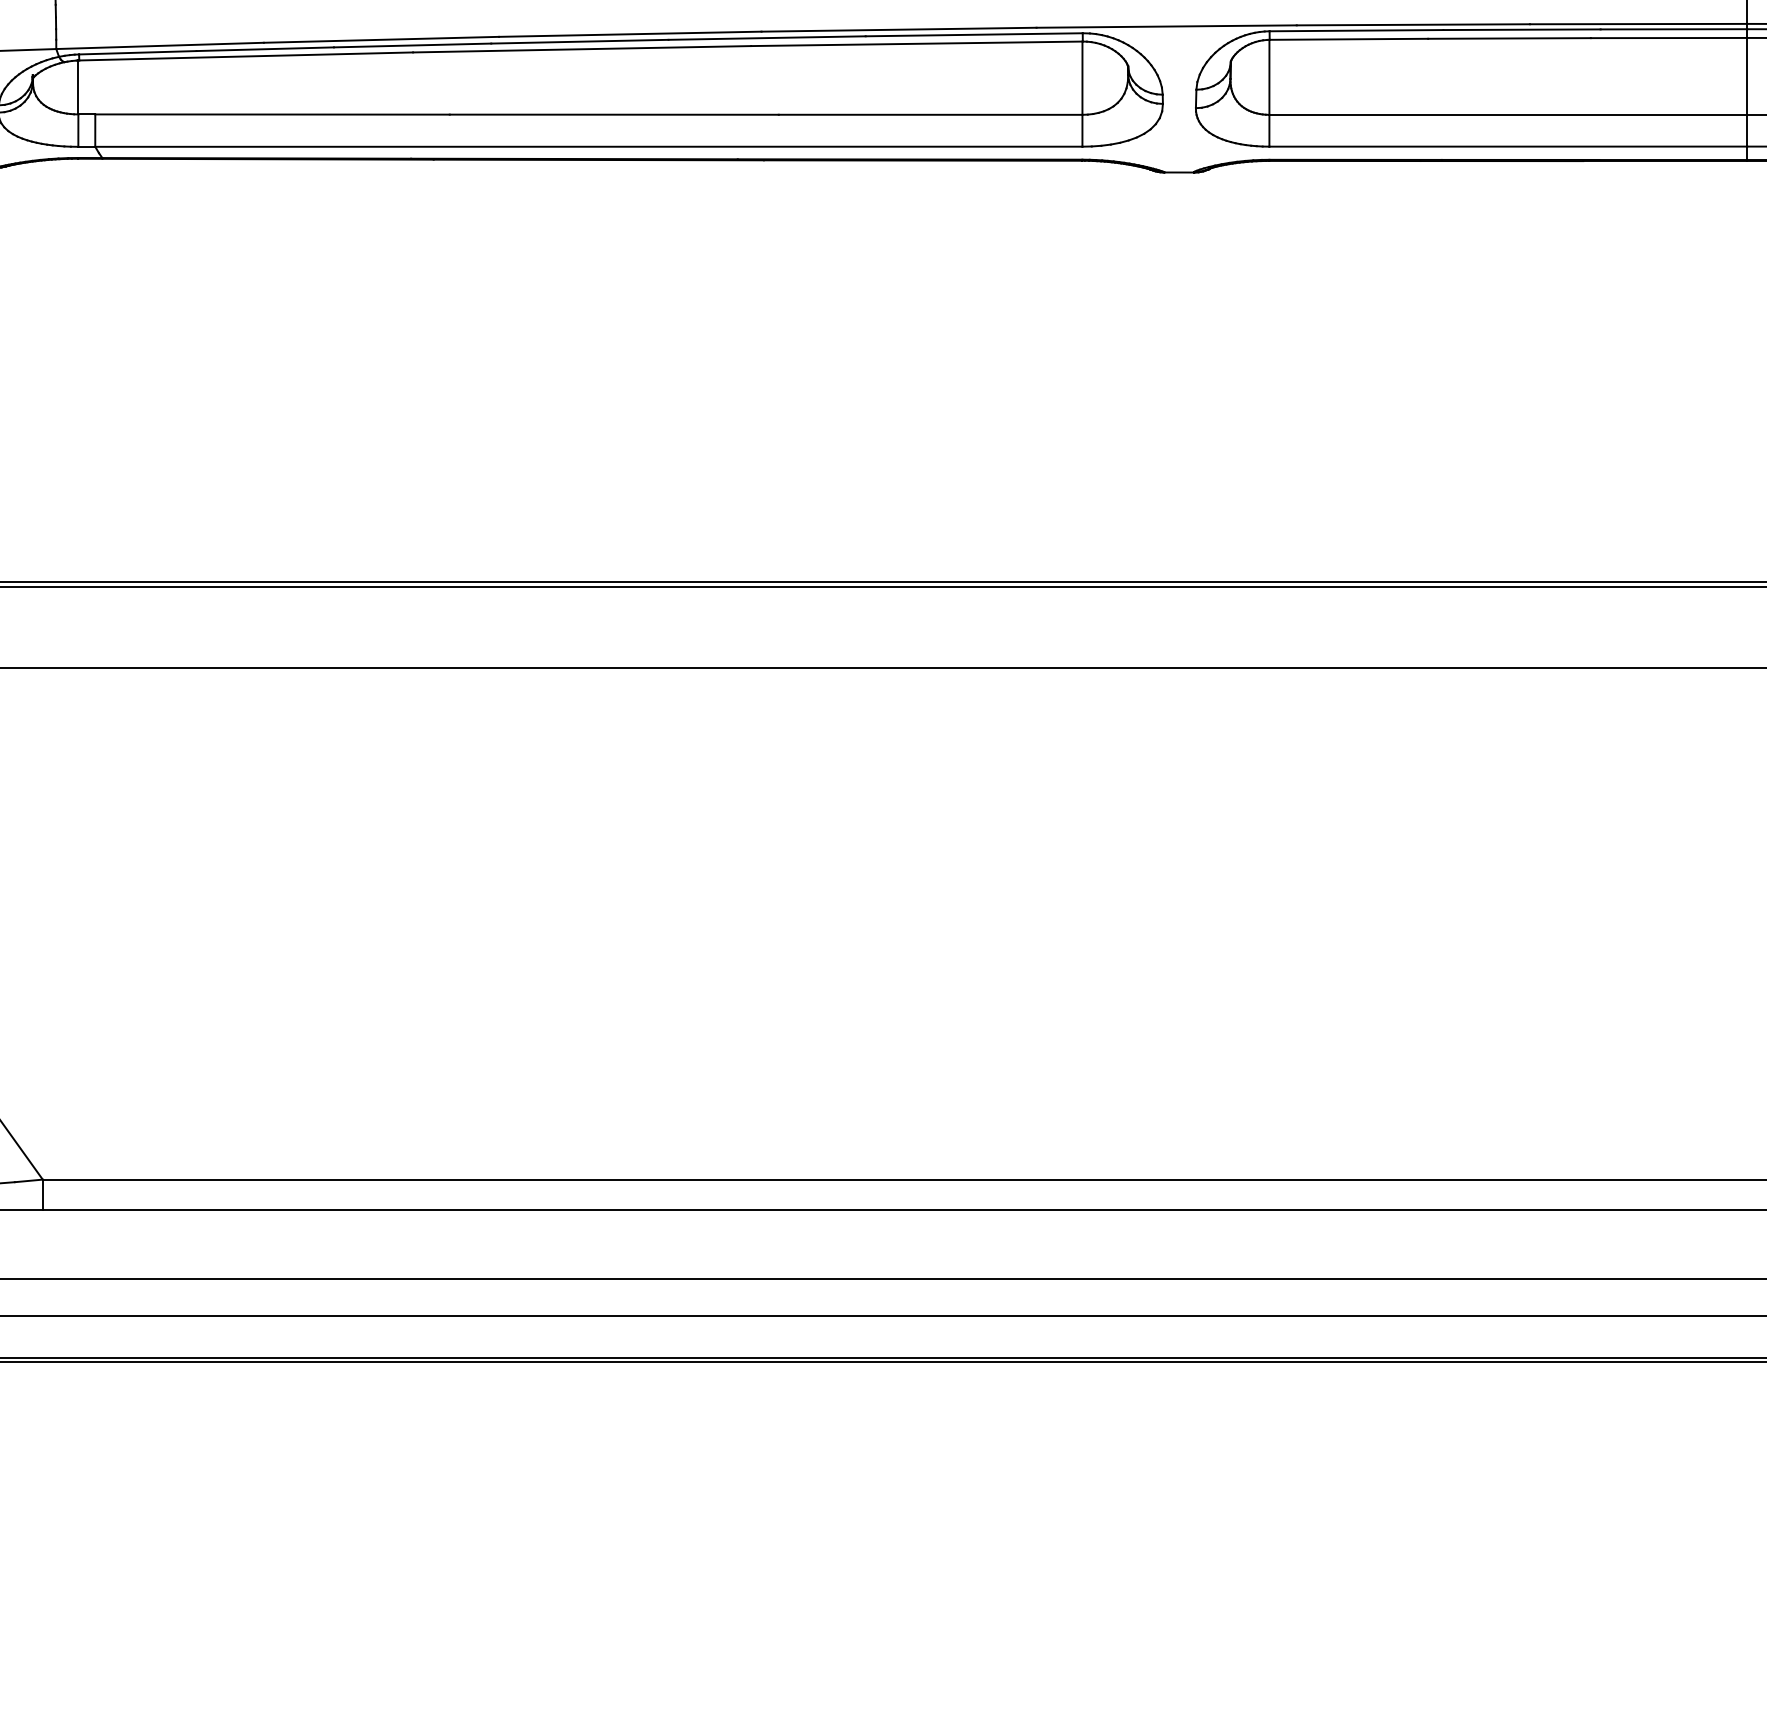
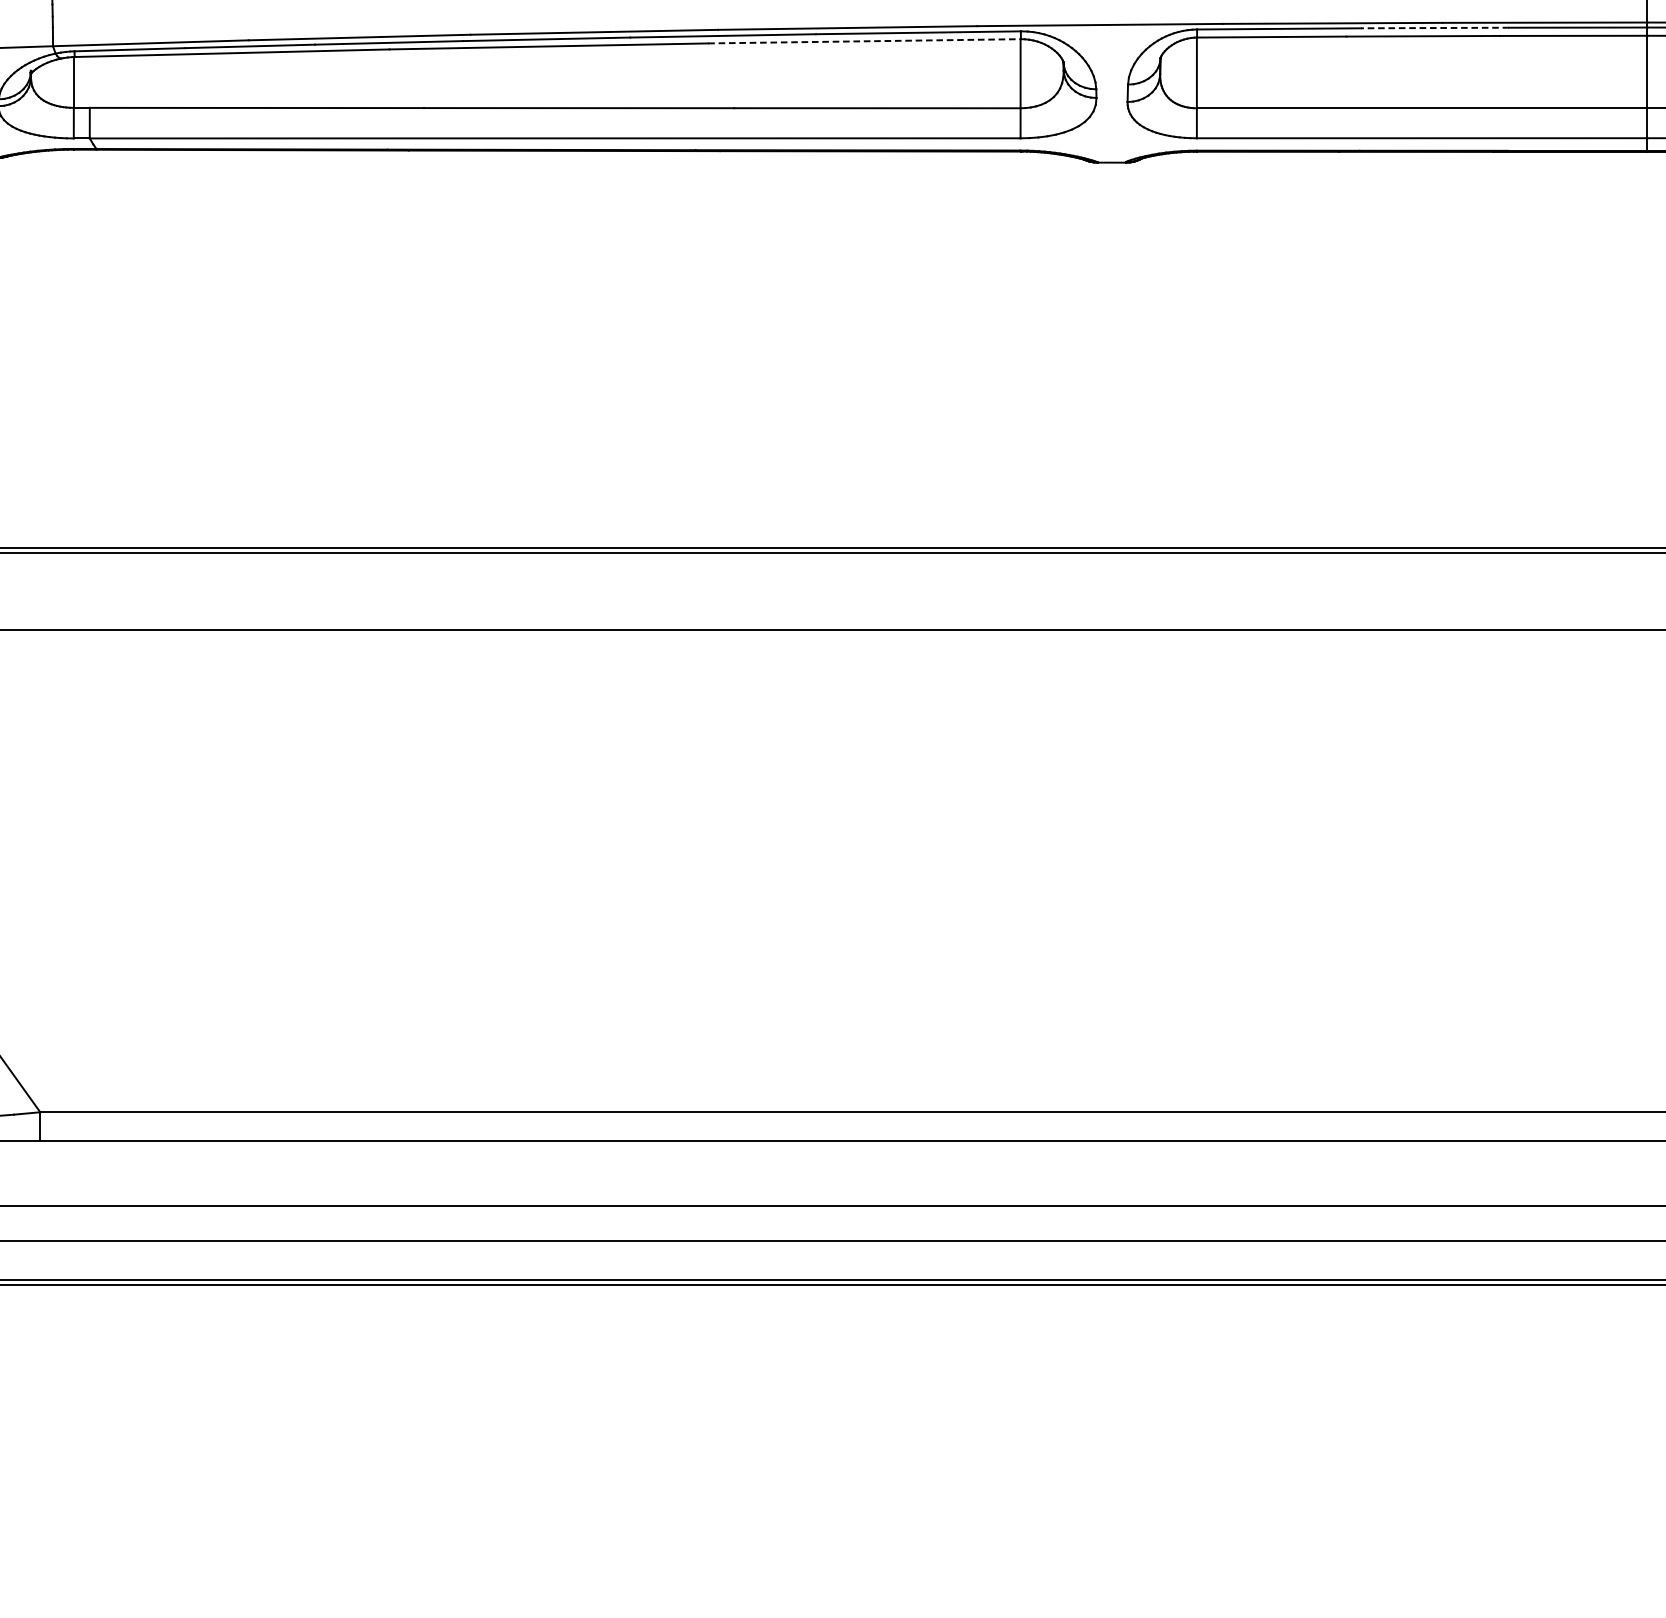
line: (1522, 29) -> (1435, 27), solid -> dashed
line: (917, 43) -> (865, 41), solid -> dashed

